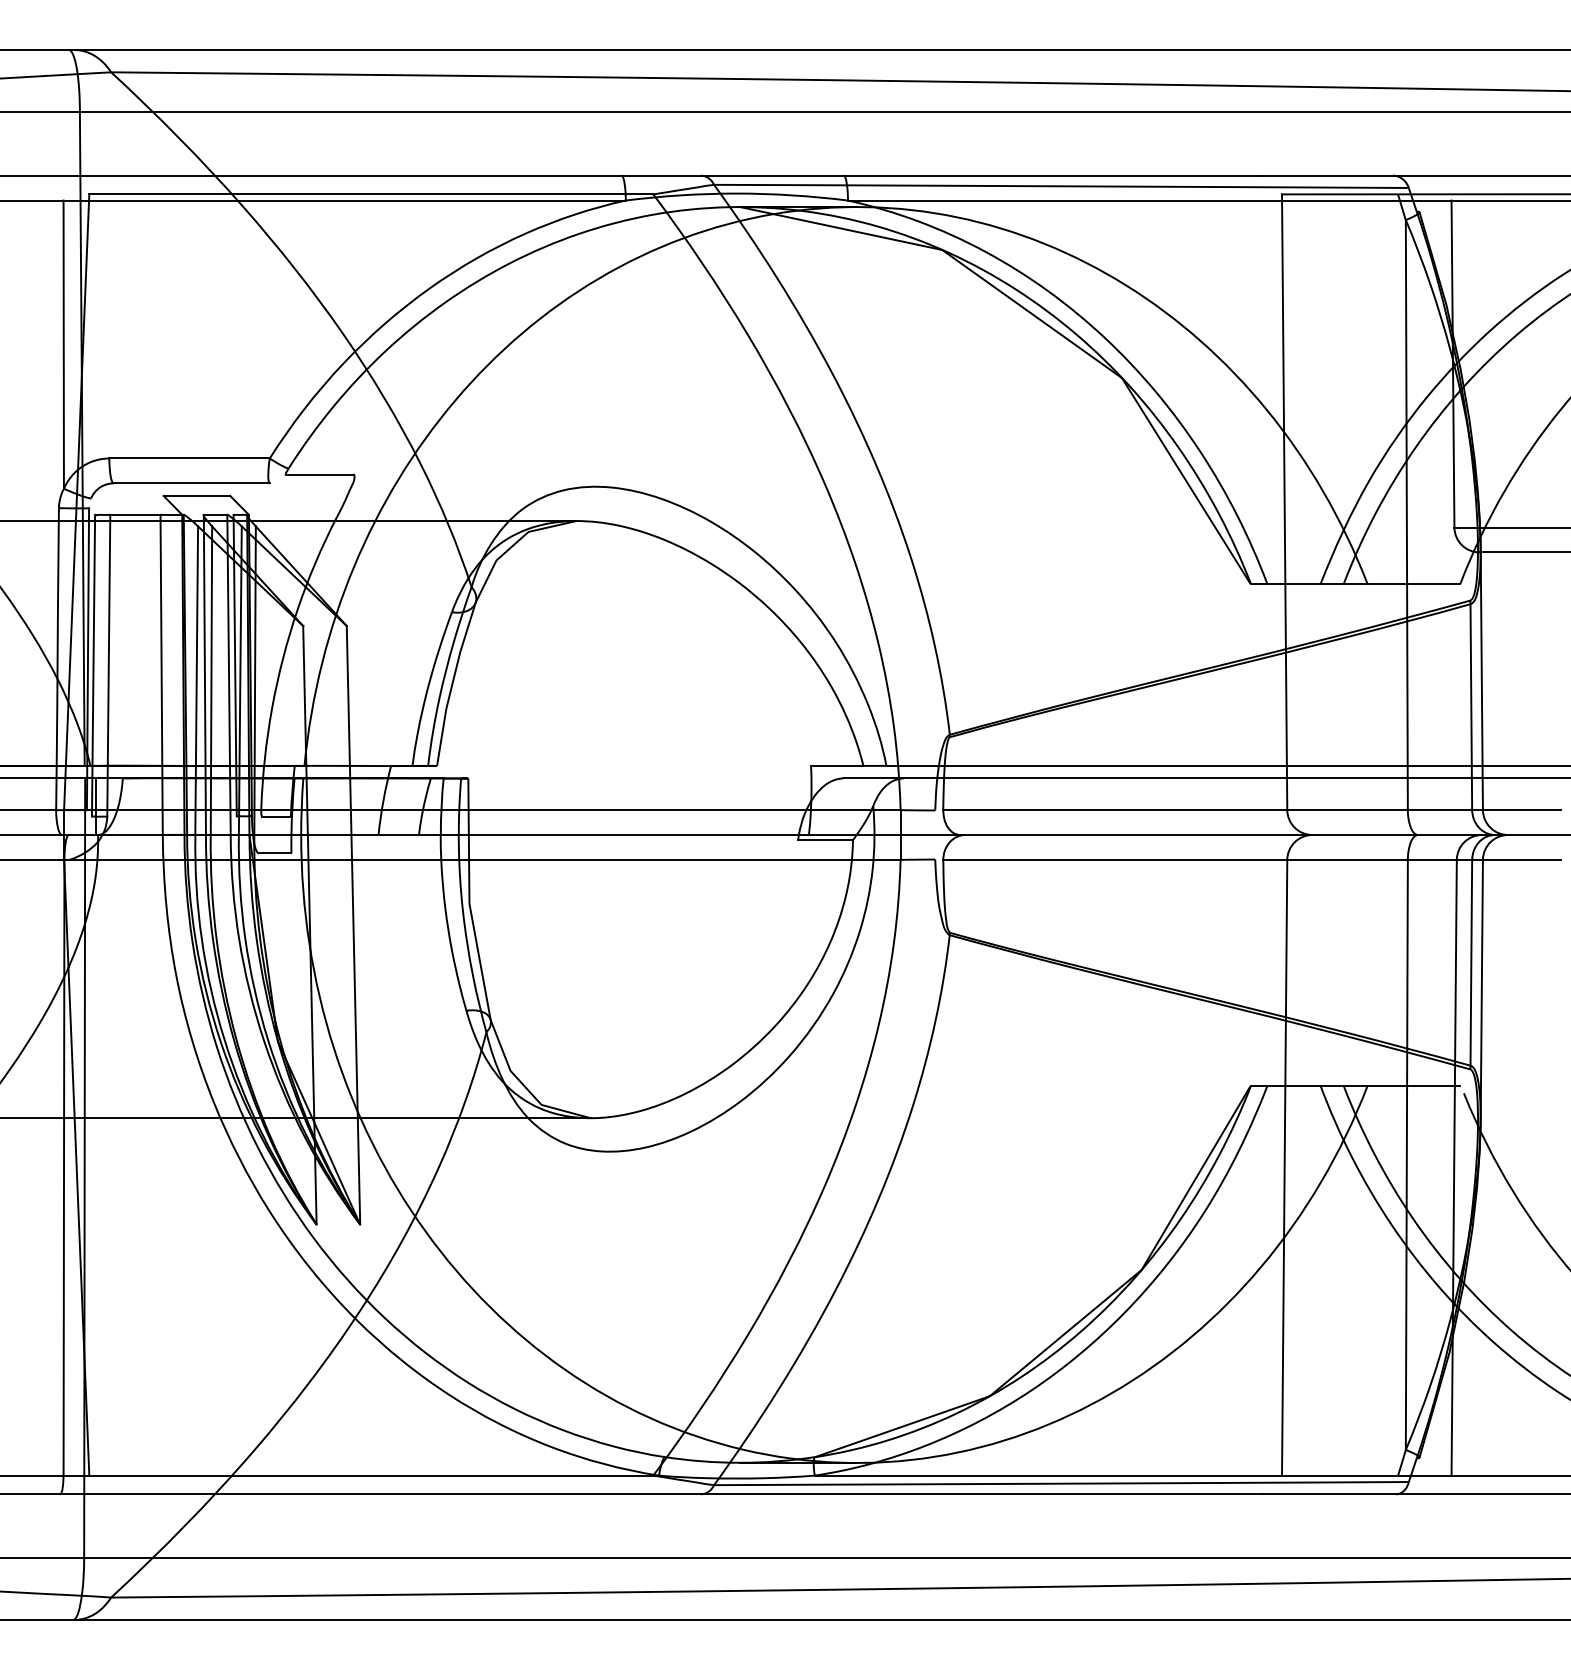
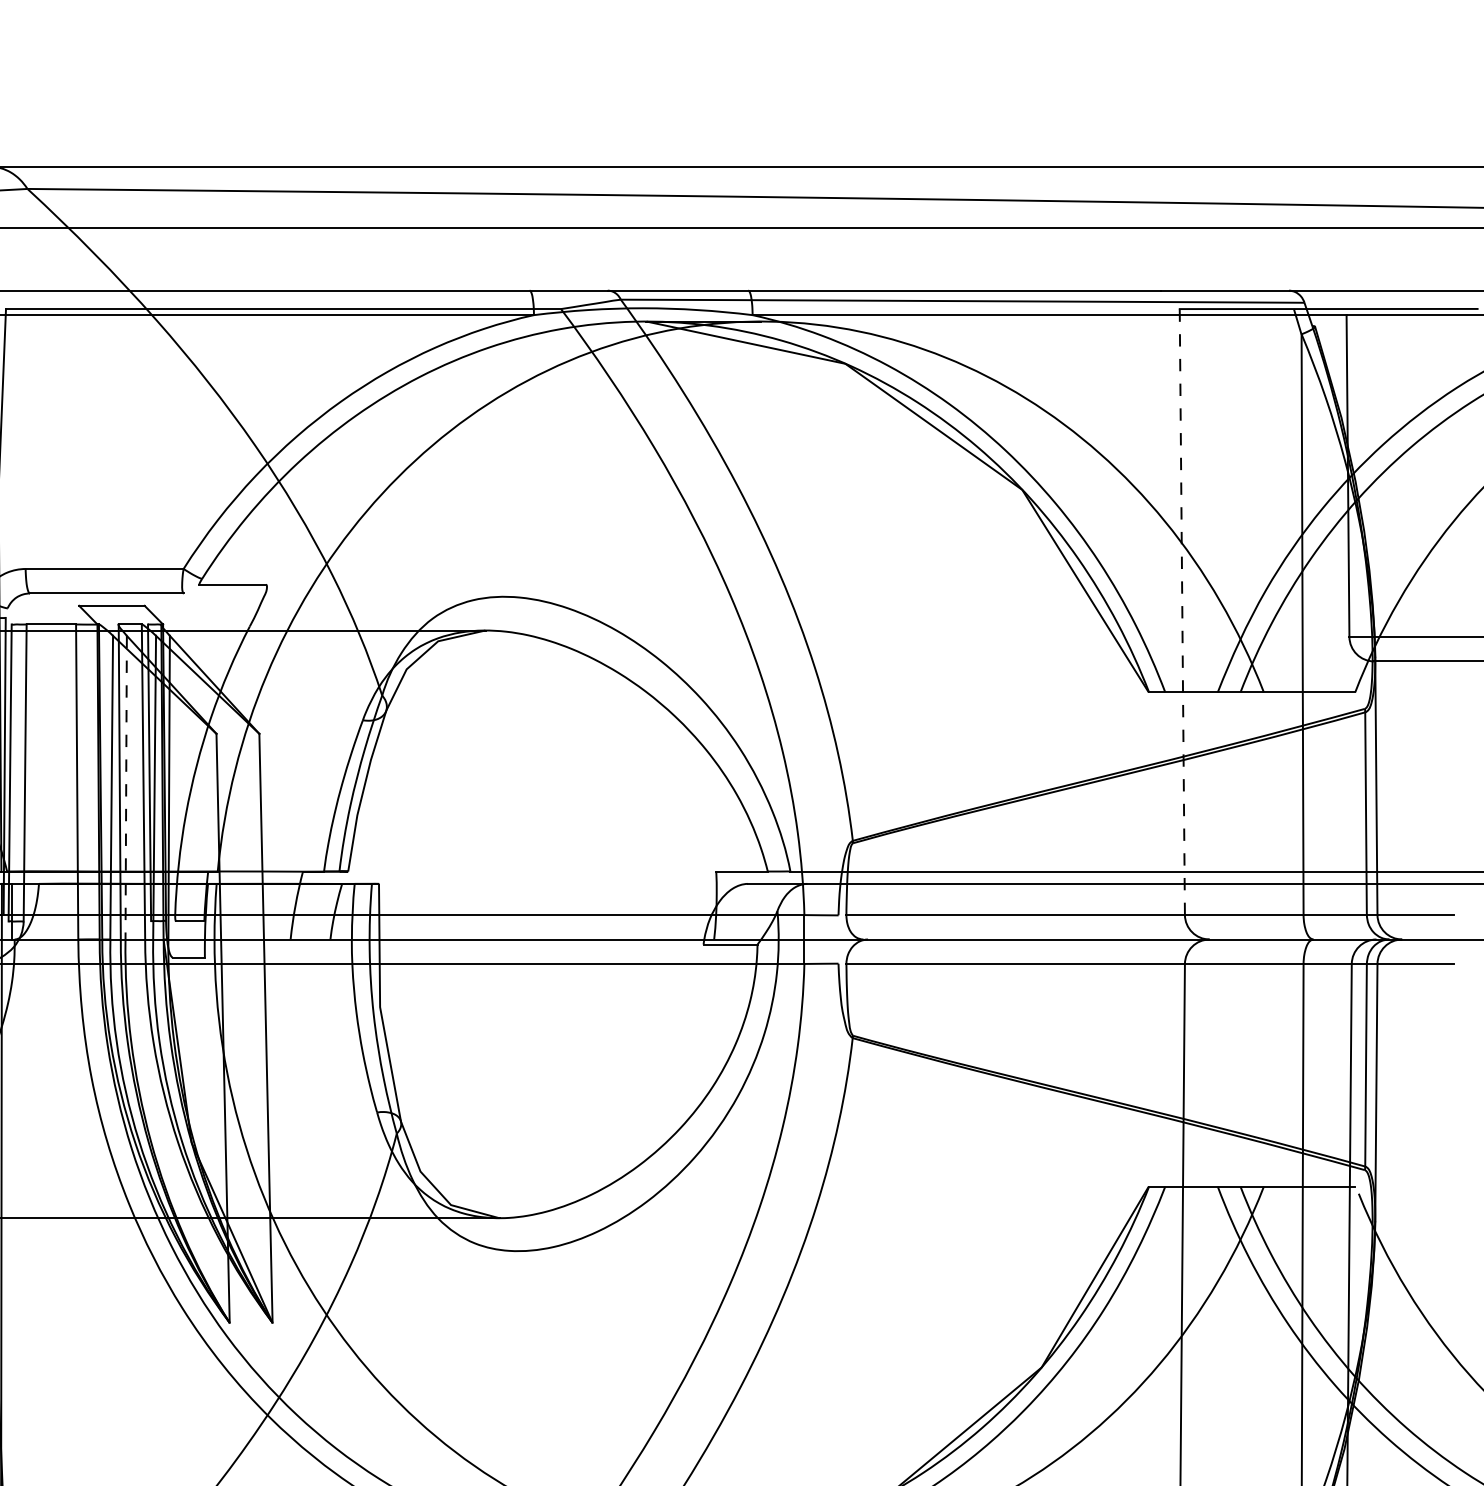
line: (1284, 502) -> (1182, 612), solid -> dashed
line: (211, 681) -> (126, 788), solid -> dashed

